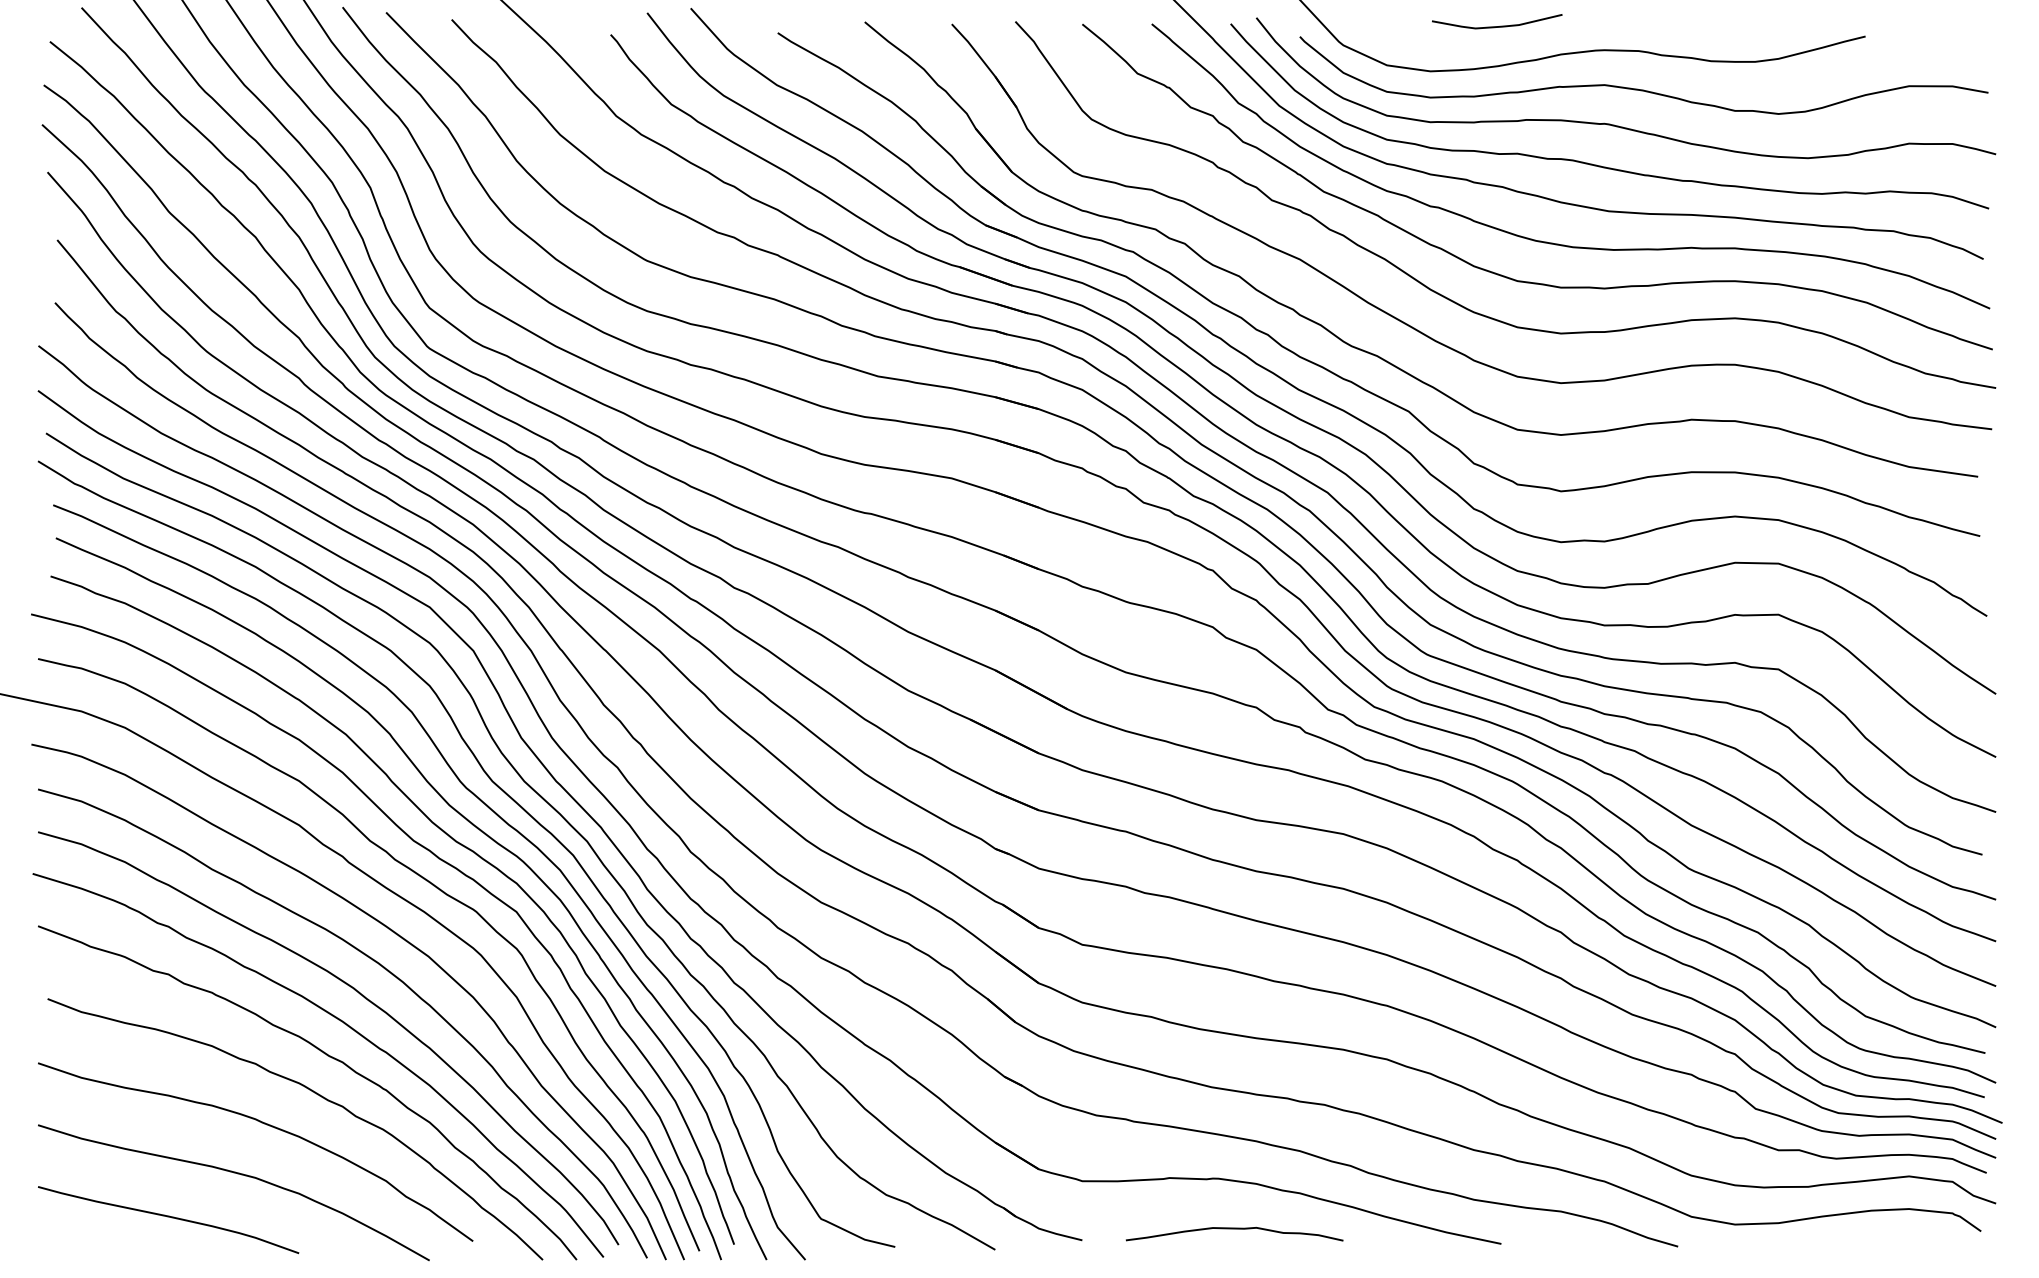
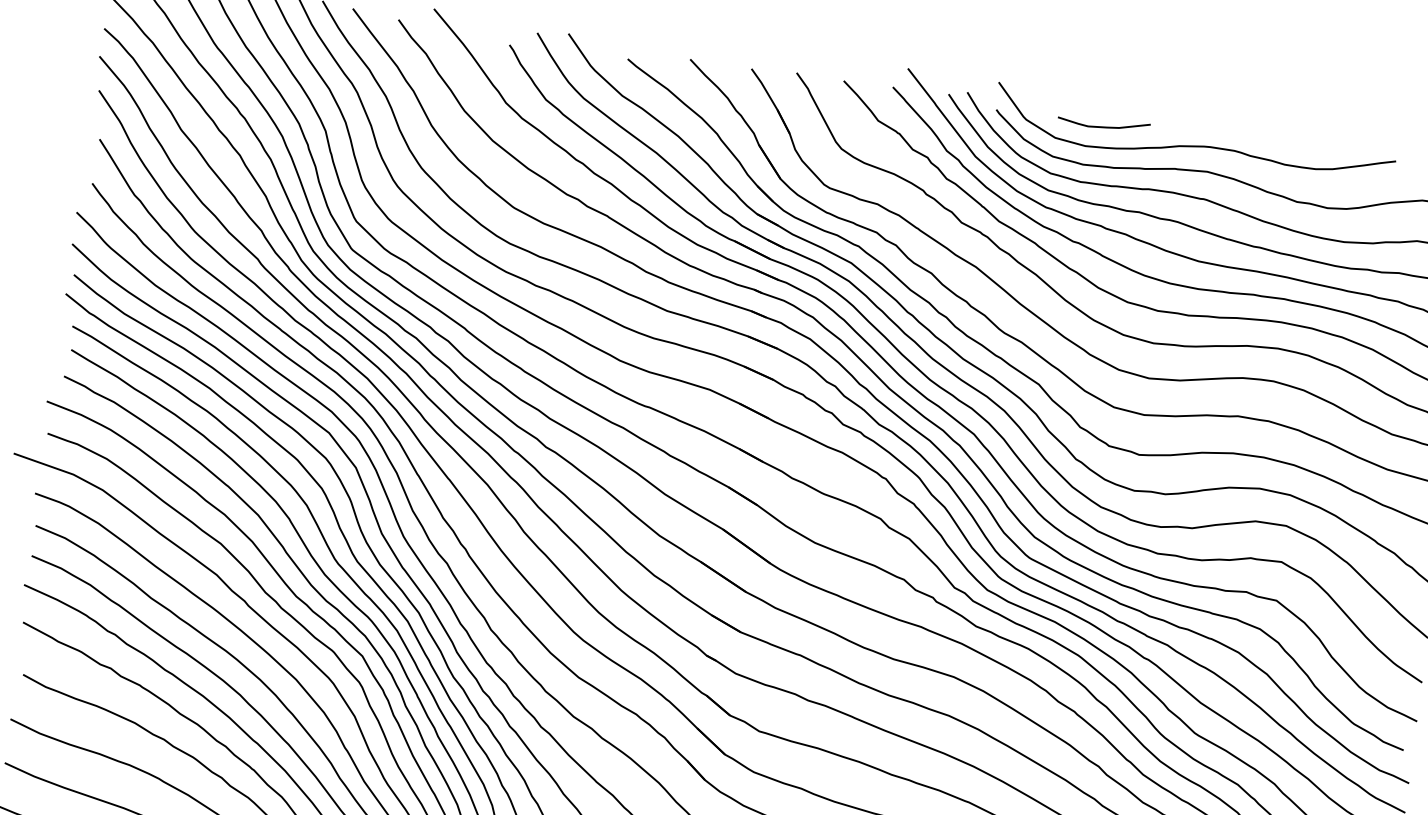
curve: (1500, 25) -> (1105, 126), moved

